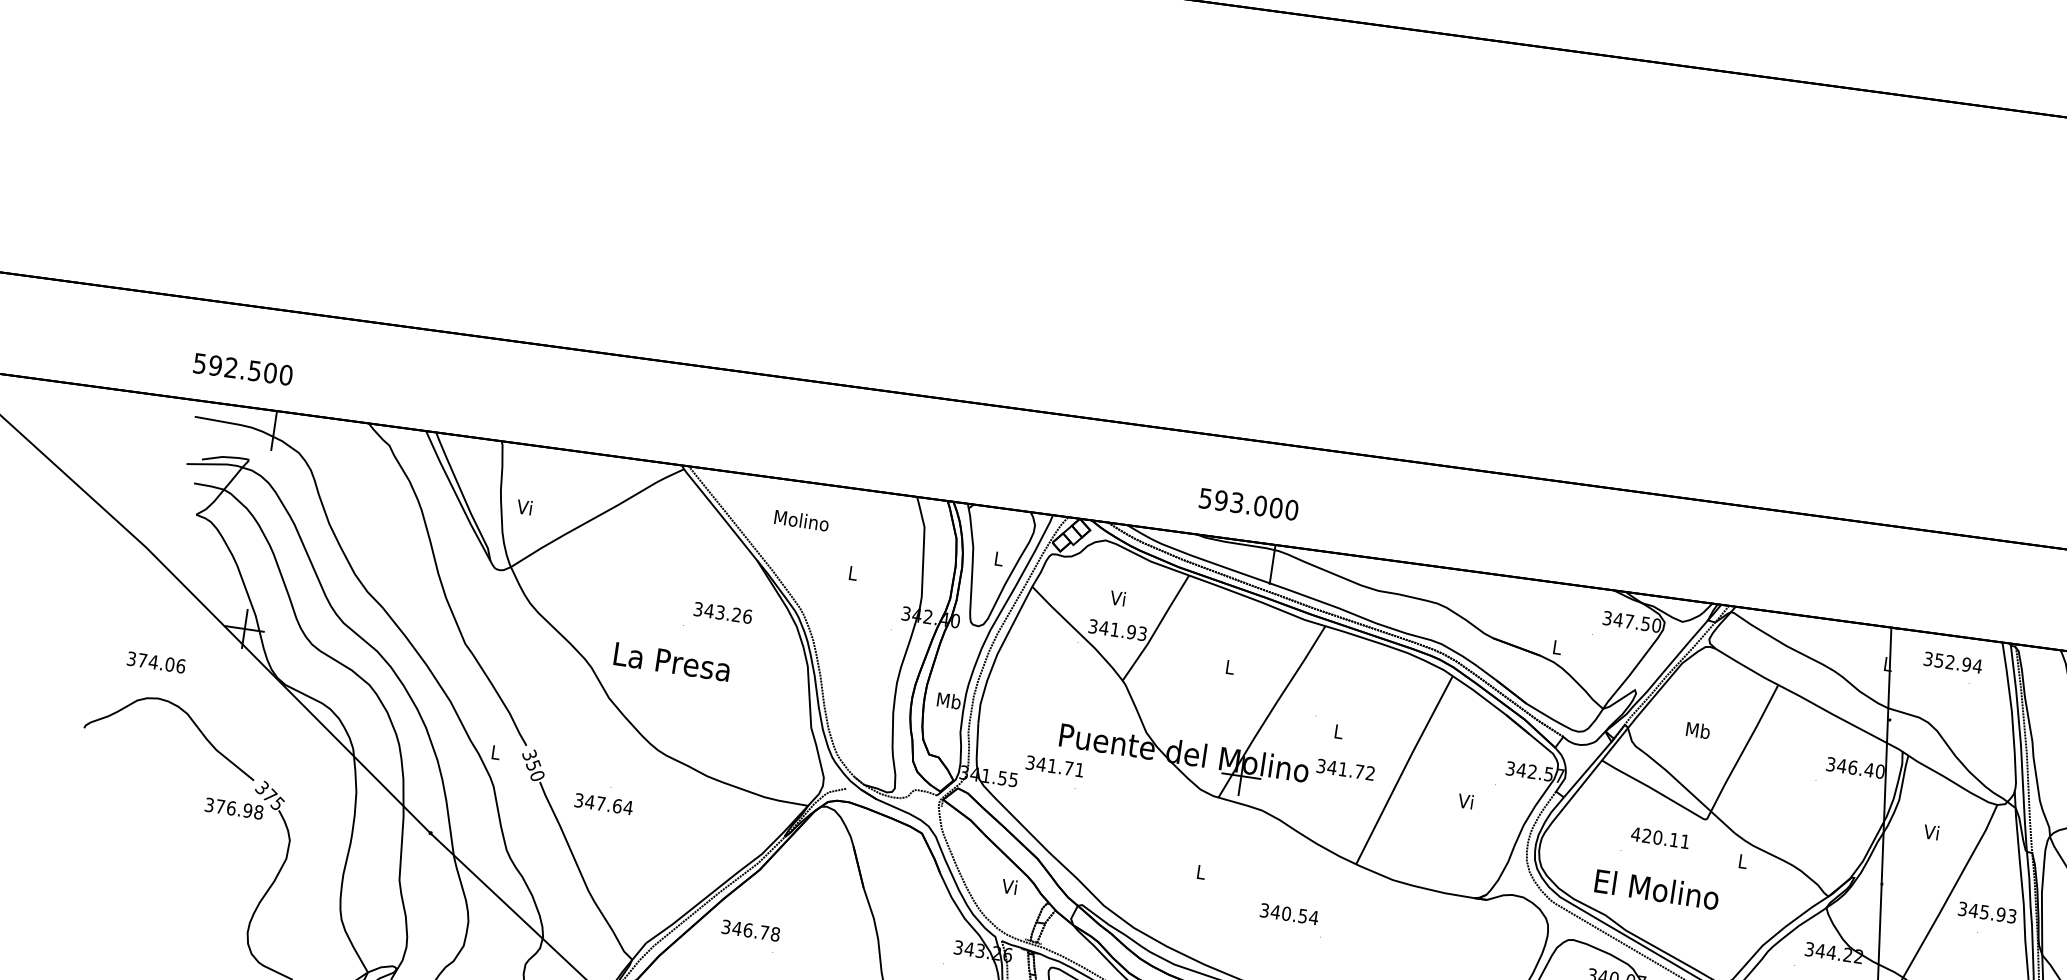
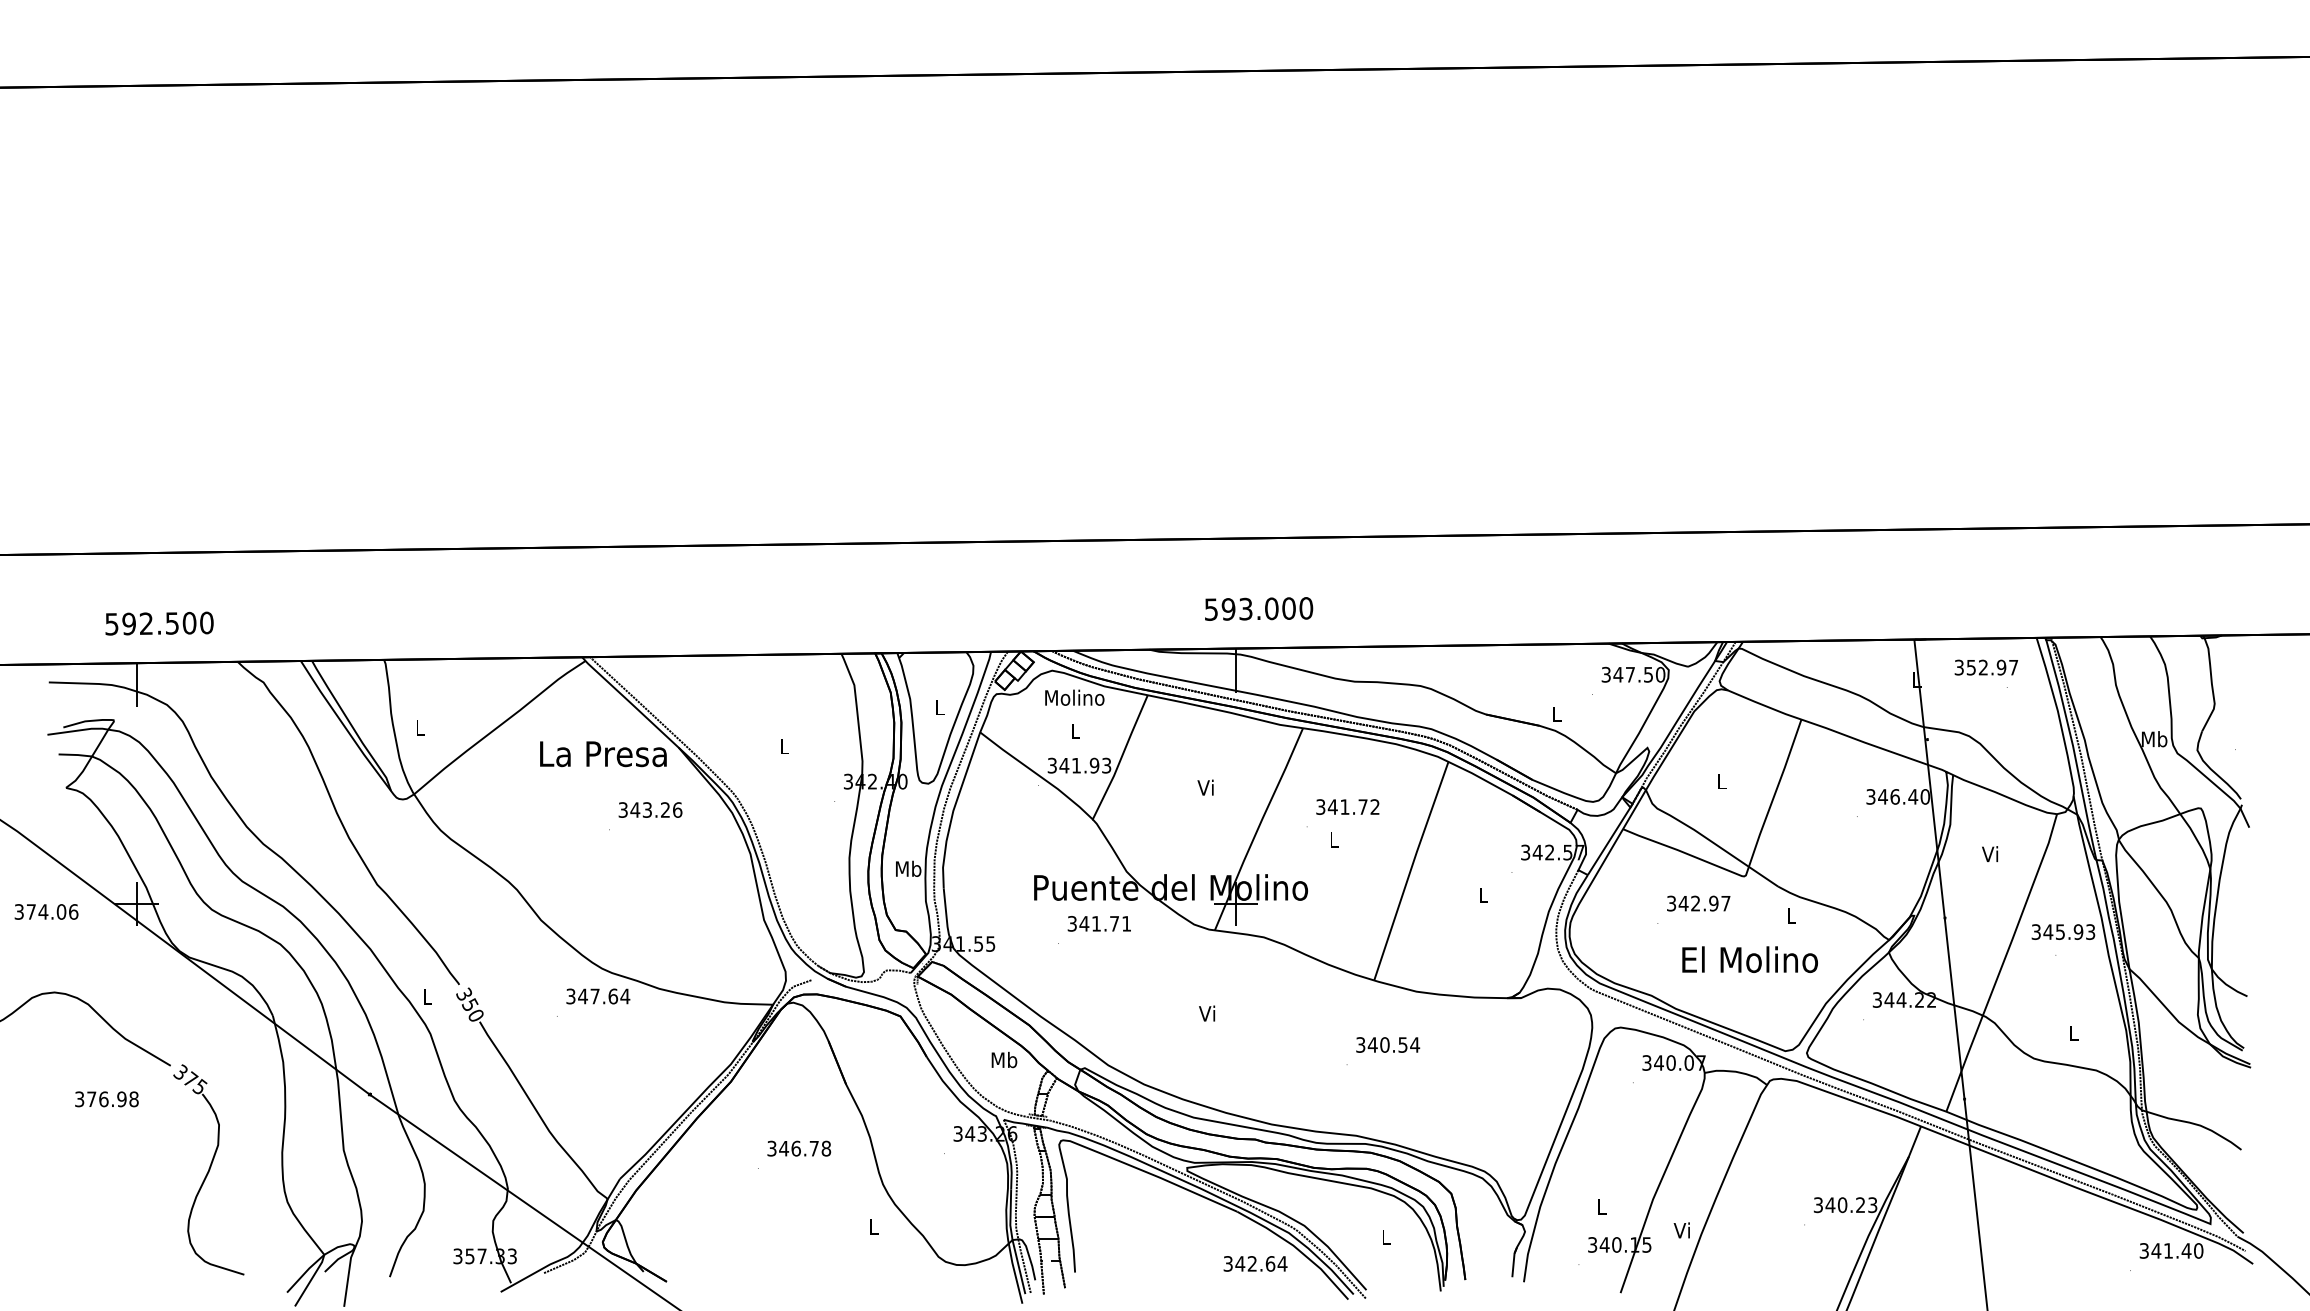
text: (243, 369) -> (159, 623), moved
text: (1249, 504) -> (1259, 608), moved
text: (524, 507) -> (419, 727), Vi -> L
text: (801, 520) -> (1074, 697), moved
text: (1117, 598) -> (1074, 731), Vi -> L
text: (156, 662) -> (46, 911), moved
text: (672, 662) -> (603, 754), moved
text: (1229, 666) -> (1205, 787), L -> Vi
text: (1977, 666) -> (2013, 667), 352.94 -> 352.97
text: (1697, 730) -> (1721, 781), Mb -> L
text: (1054, 766) -> (1098, 923), moved
text: (1345, 769) -> (1347, 806), moved
text: (1465, 800) -> (1482, 894), Vi -> L
text: (604, 804) -> (598, 996), moved
text: (233, 808) -> (106, 1099), moved
text: (1660, 837) -> (1698, 903), 420.11 -> 342.97
text: (1200, 871) -> (1207, 1013), L -> Vi
text: (1010, 886) -> (1004, 1059), Vi -> Mb
text: (1656, 889) -> (1749, 959), moved
text: (1289, 913) -> (1388, 1044), moved
text: (751, 930) -> (799, 1148), moved

